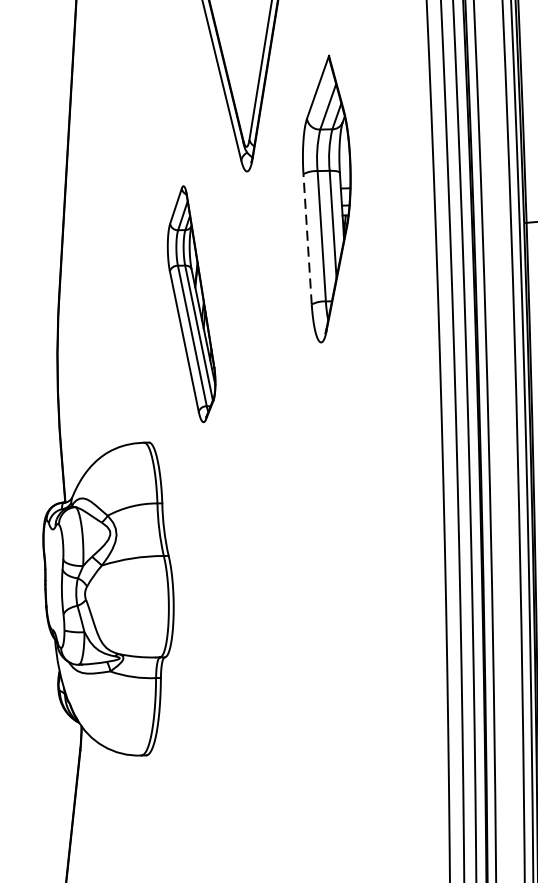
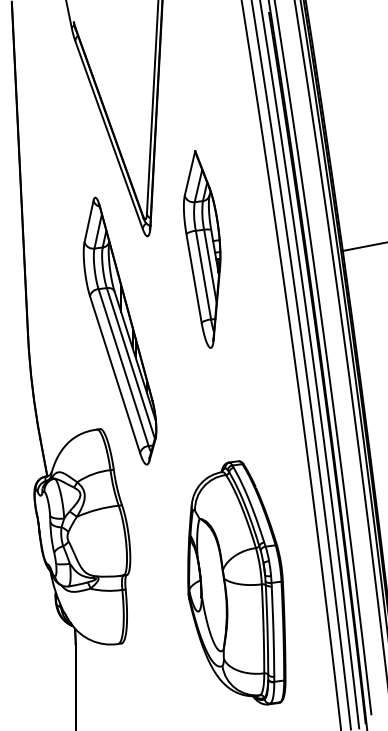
line: (306, 238) -> (193, 277), dashed -> solid
part: (191, 303) -> (119, 330), size x1.67
part: (321, 684) -> (236, 582), added

